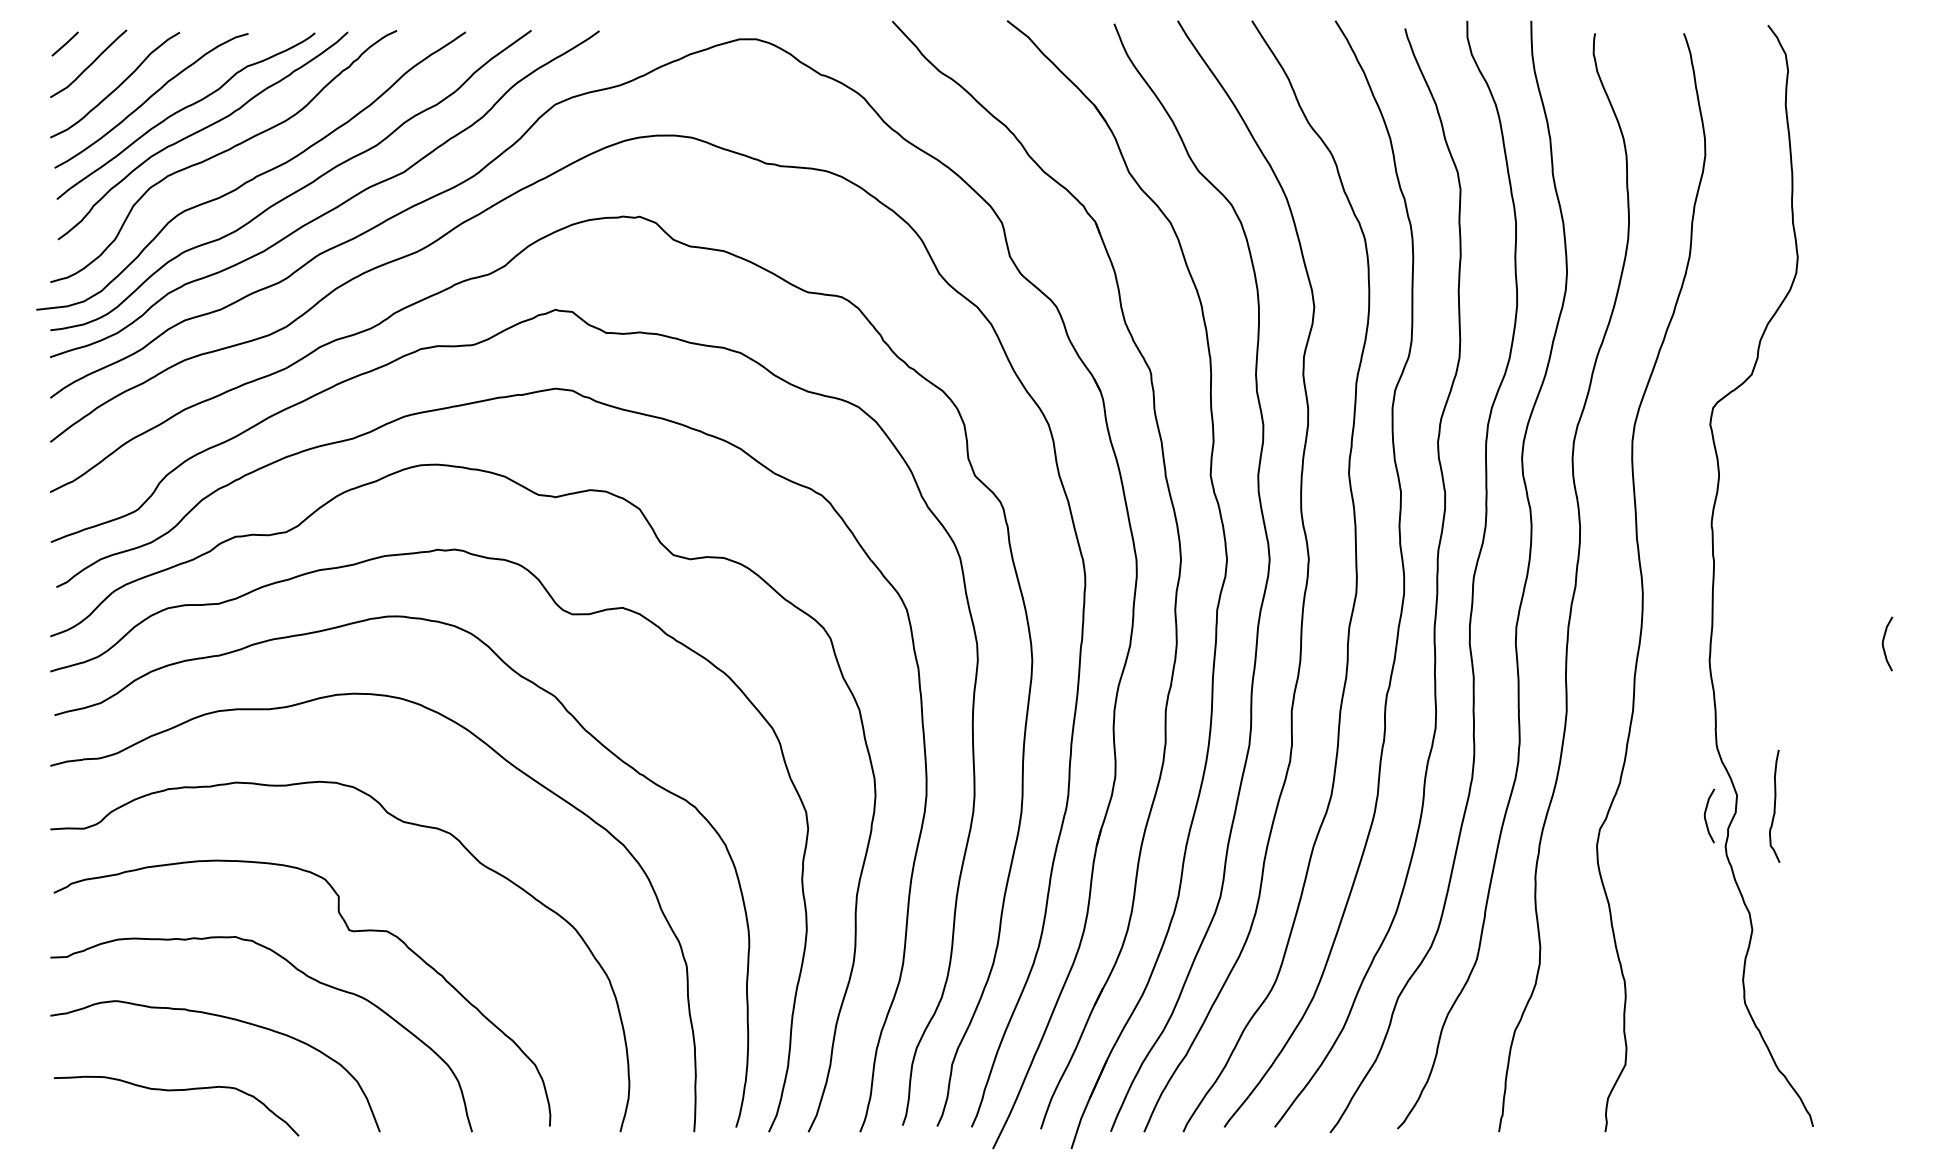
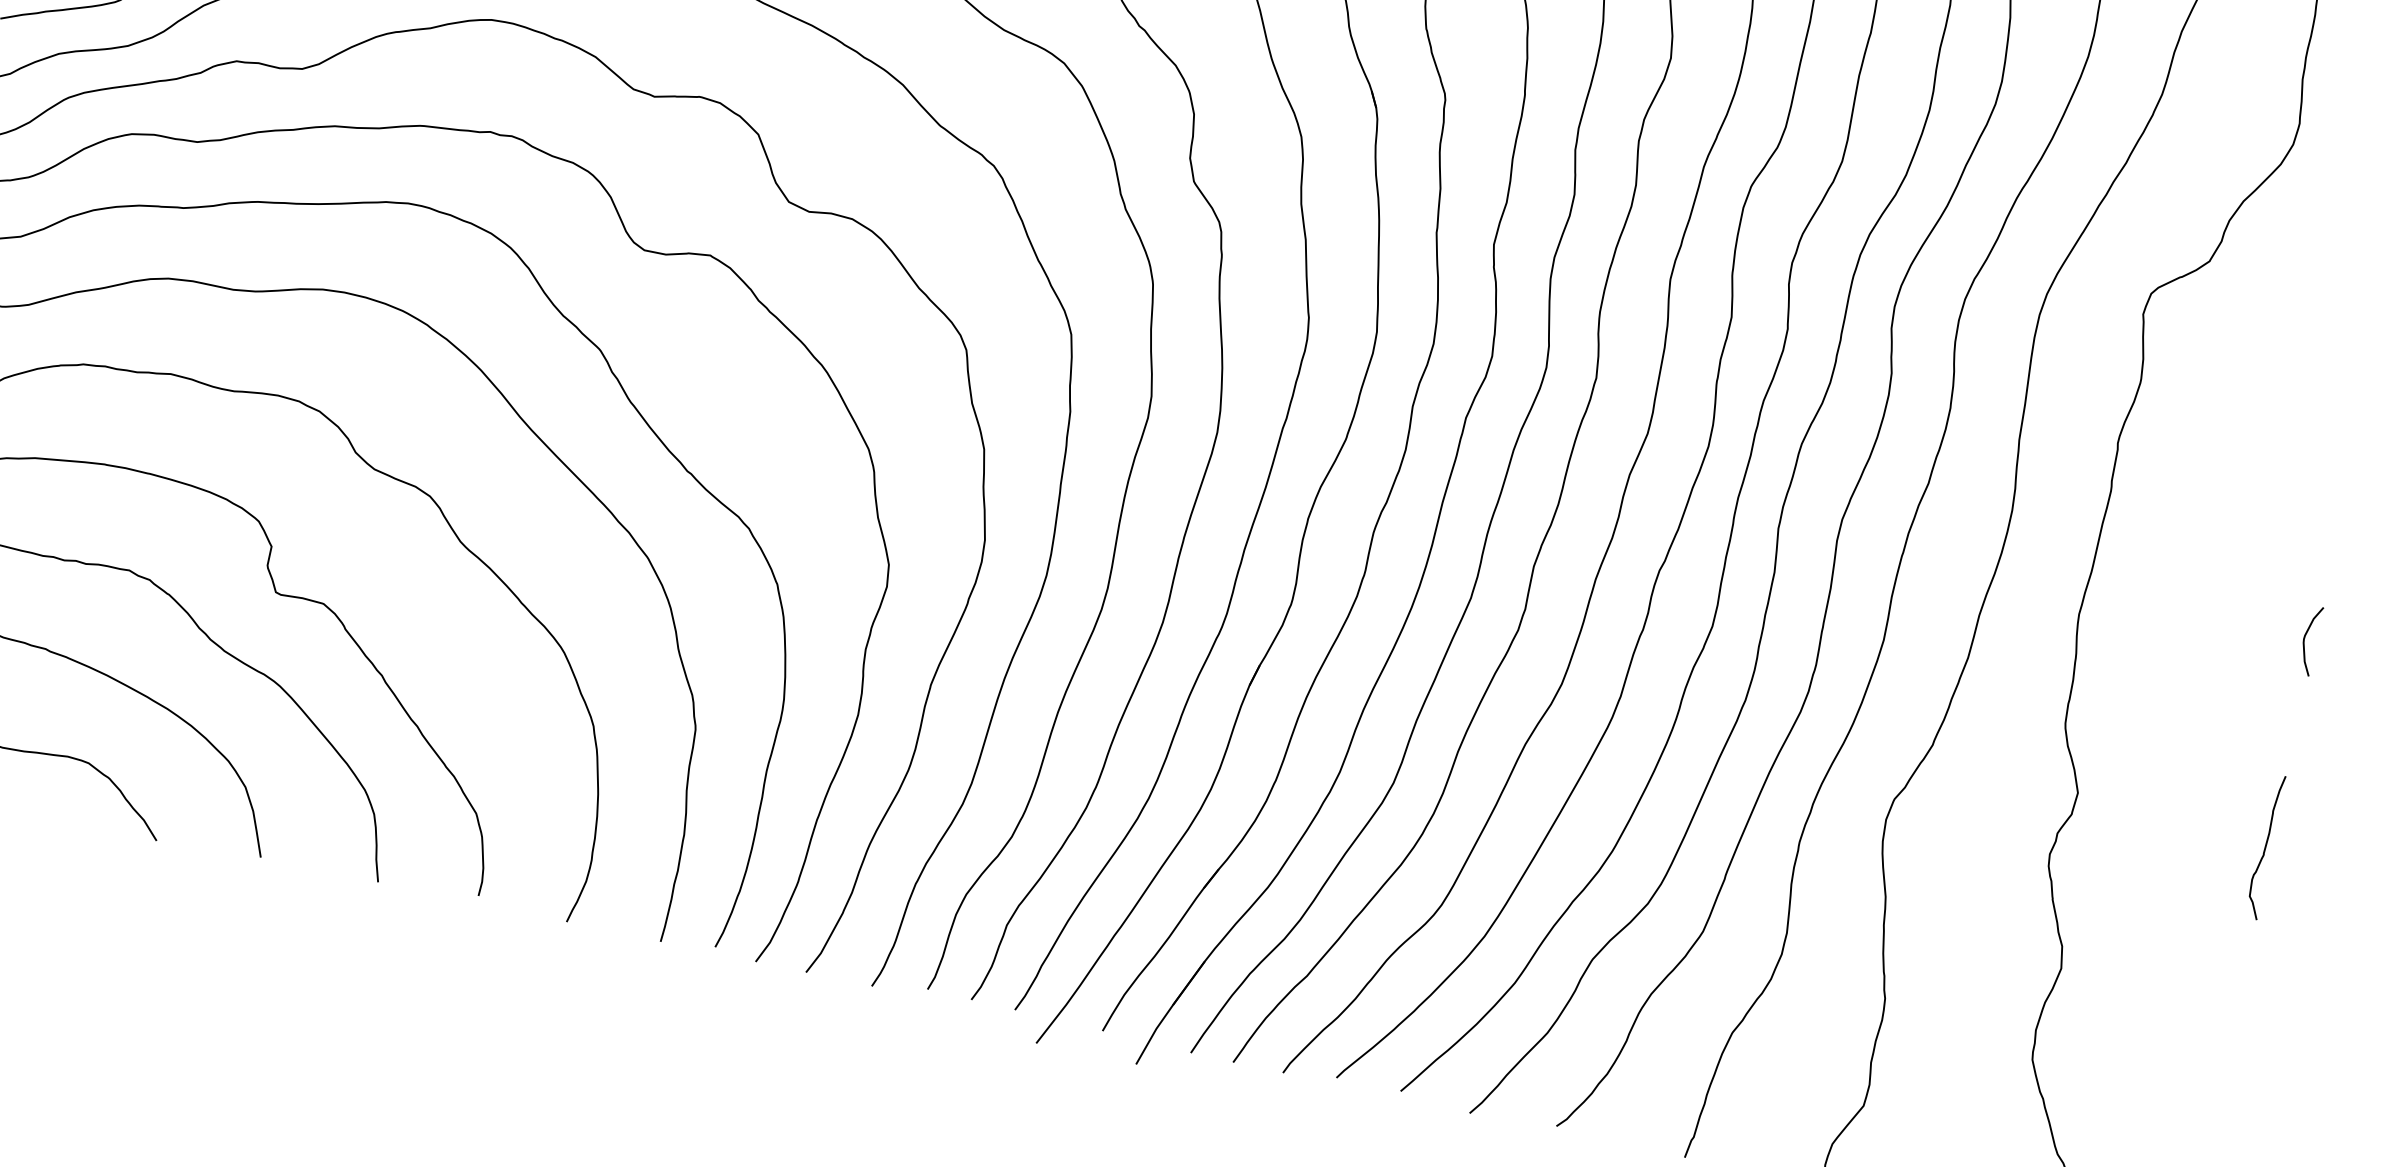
curve: (1774, 805) -> (2265, 845), moved
curve: (1705, 815) -> (2032, 810), removed

